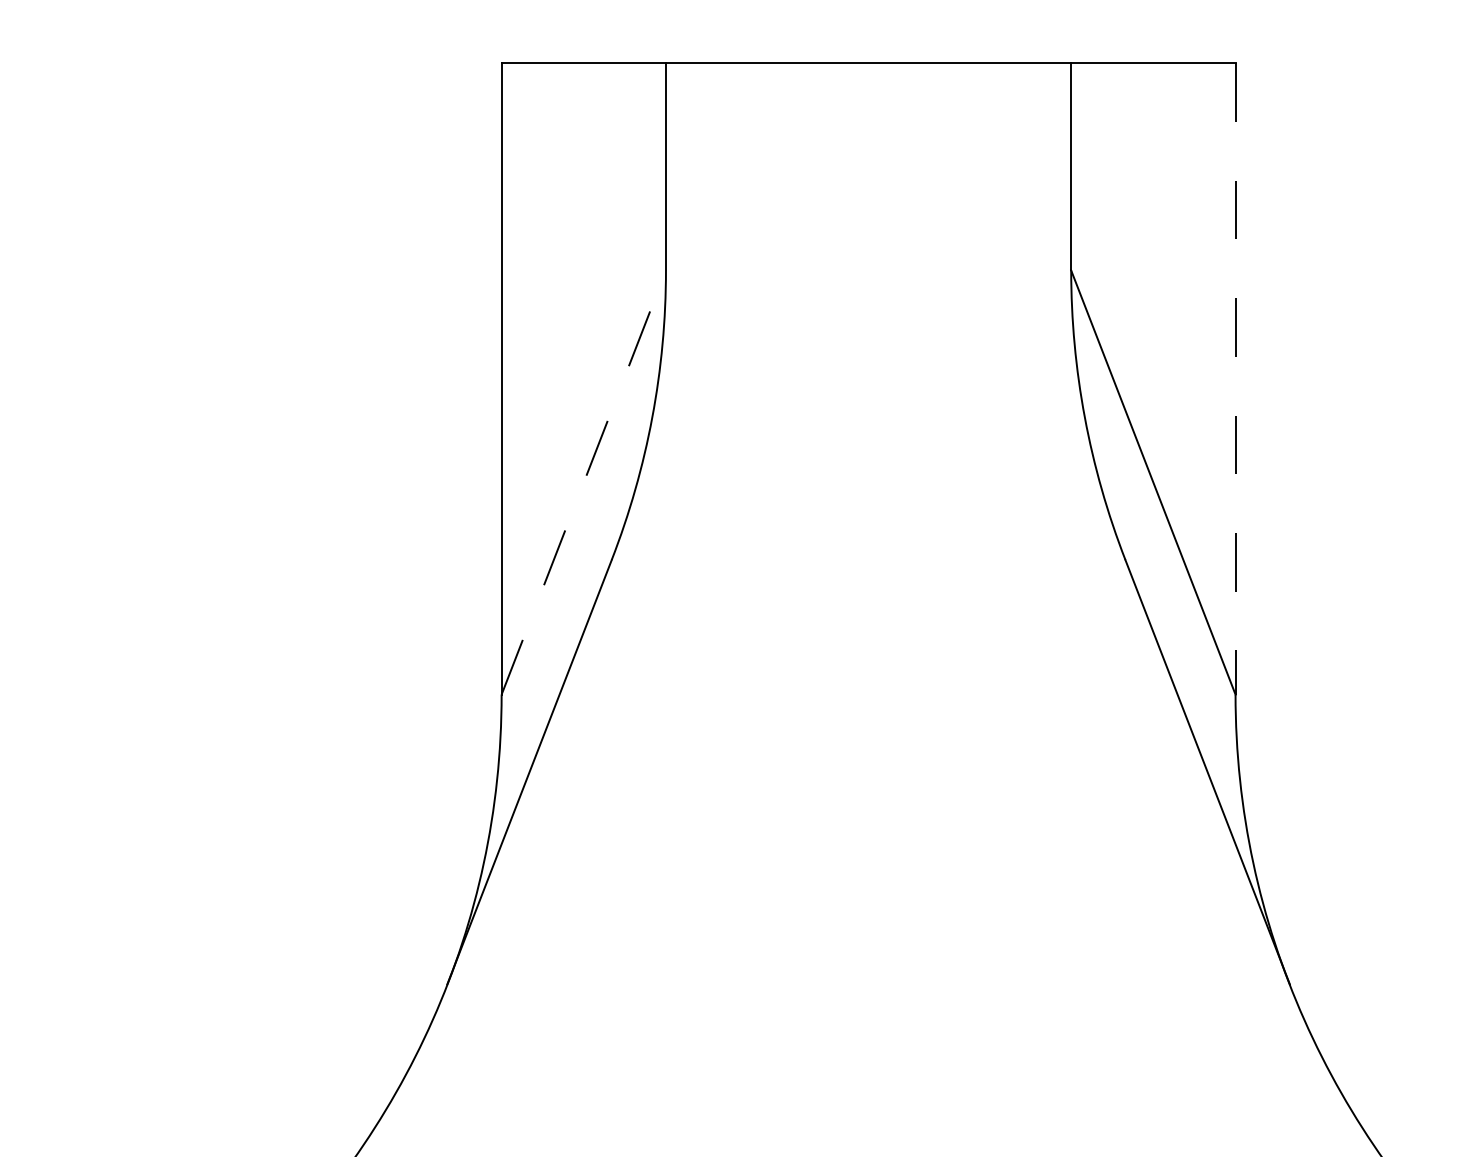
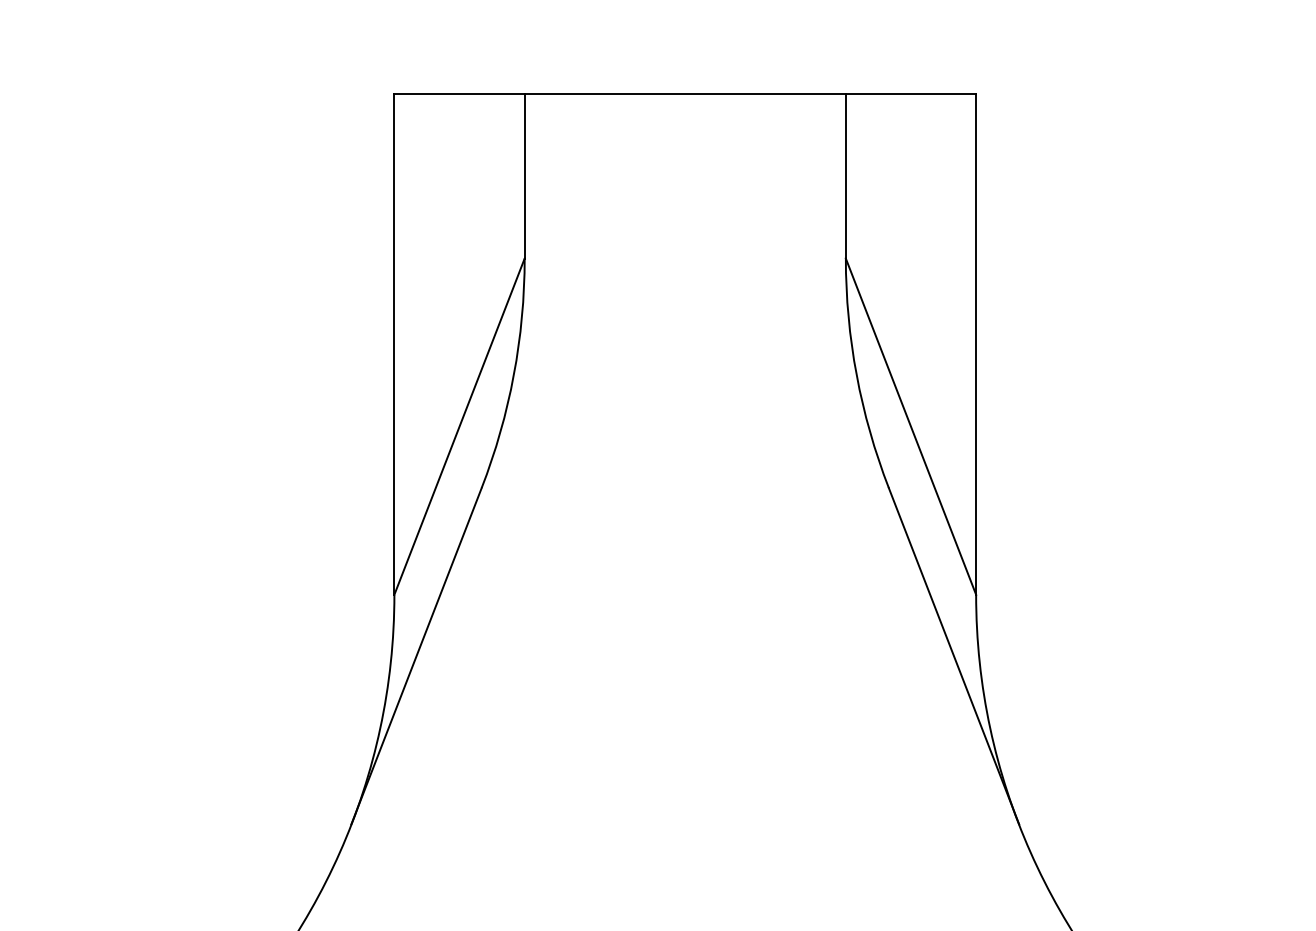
line: (1236, 380) -> (976, 345), dashed -> solid
line: (583, 482) -> (459, 426), dashed -> solid

